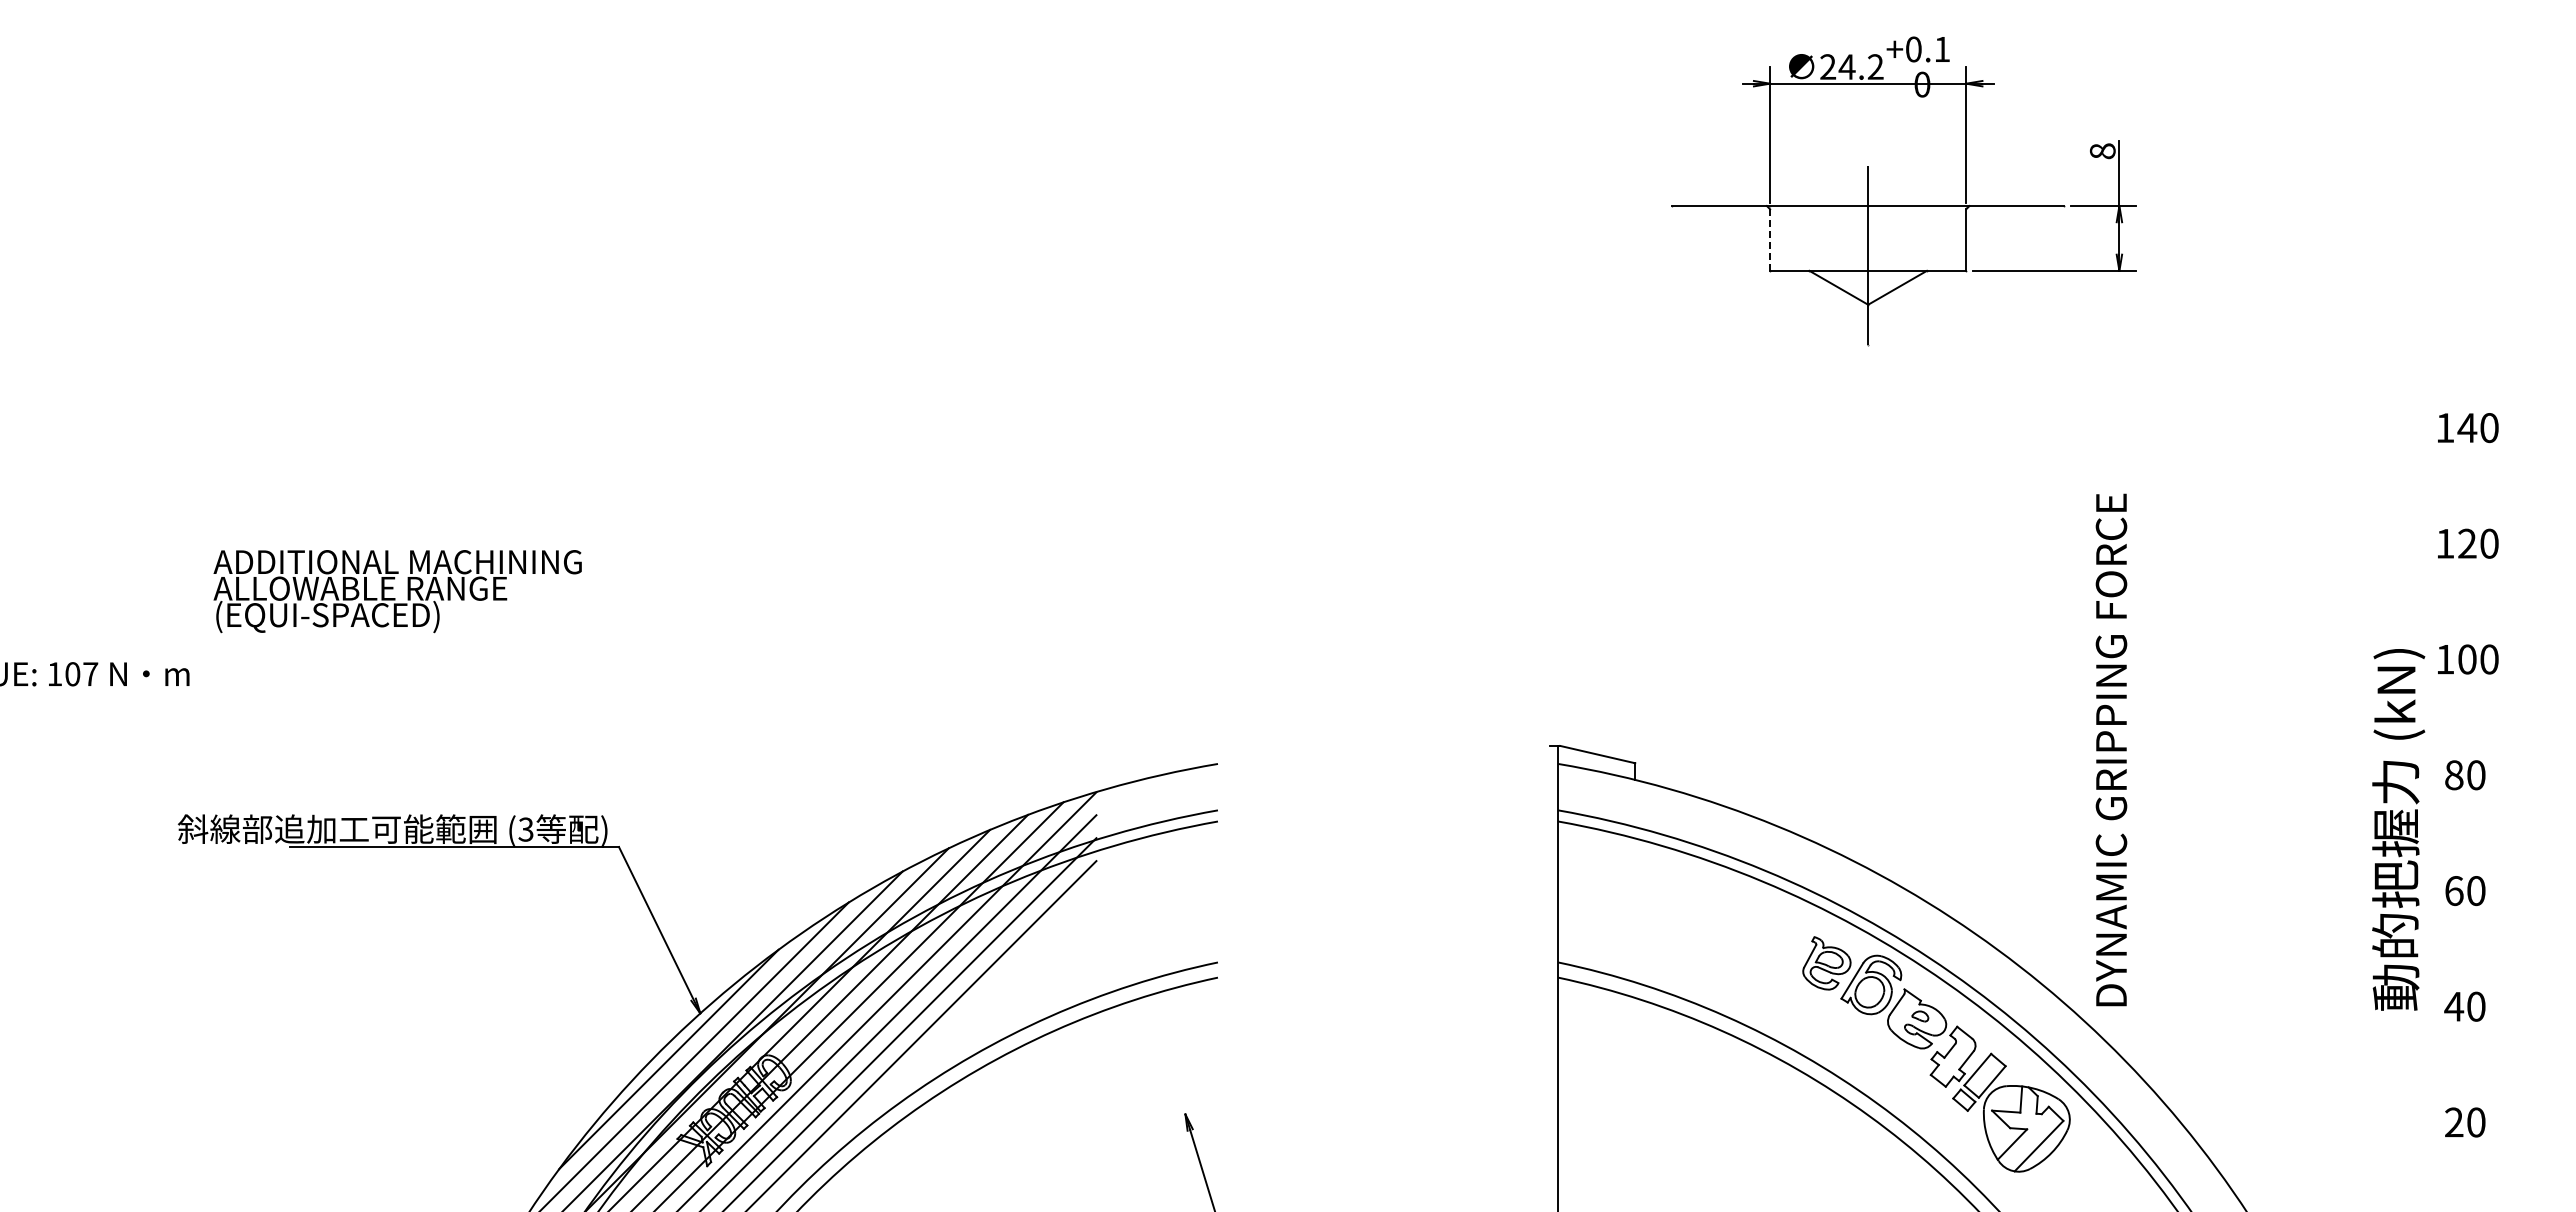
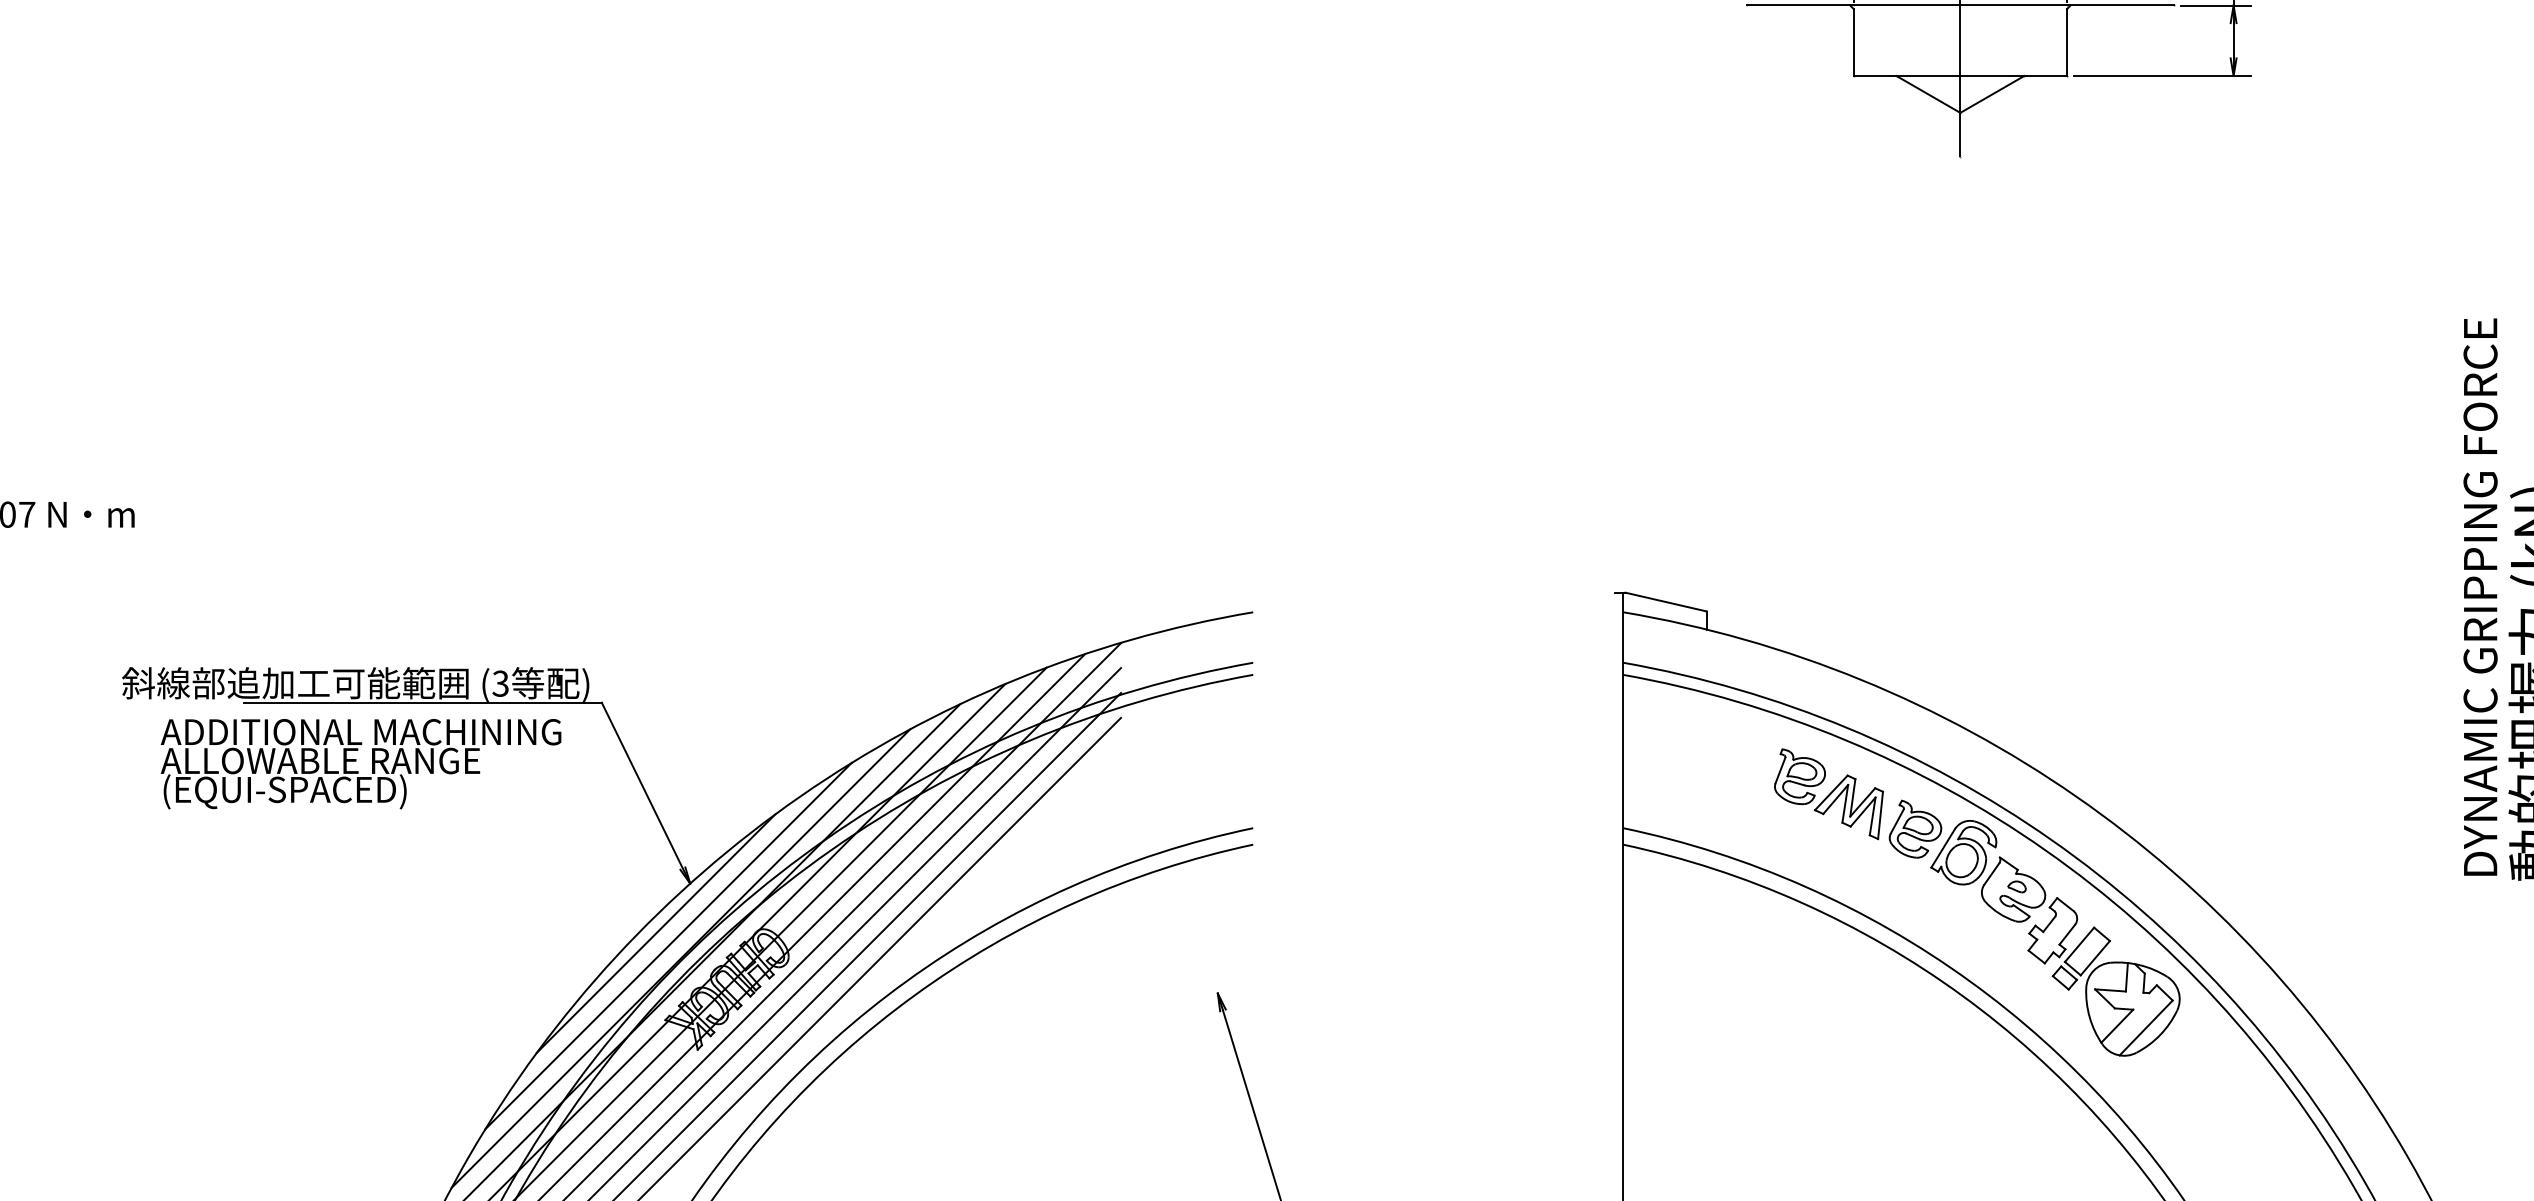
line: (1770, 240) -> (1854, 42), dashed -> solid
text: (397, 591) -> (360, 764), moved
text: (2111, 749) -> (2480, 596), moved
part: (1747, 931) -> (1829, 794), added

